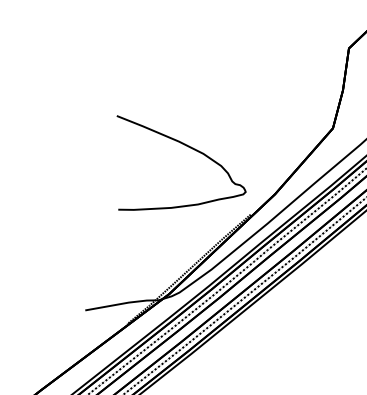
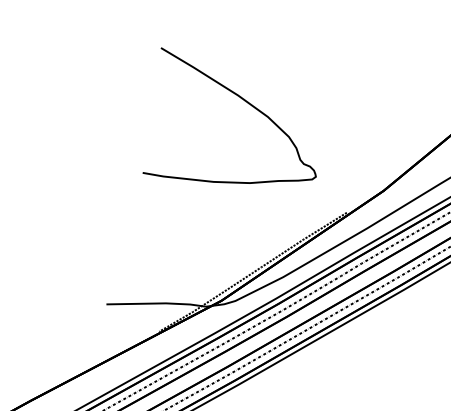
curve: (188, 147) -> (249, 105), moved

